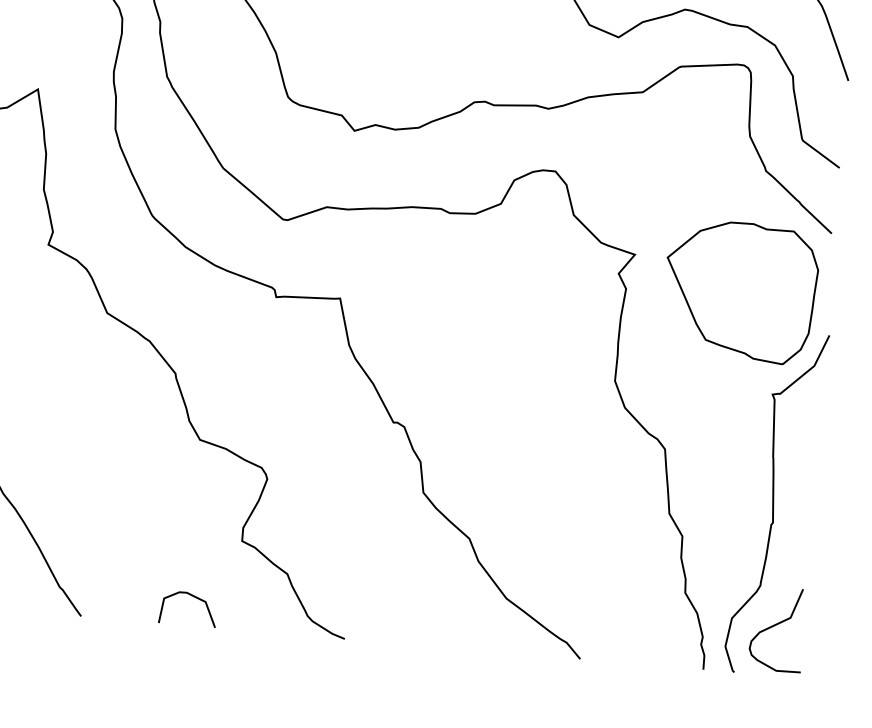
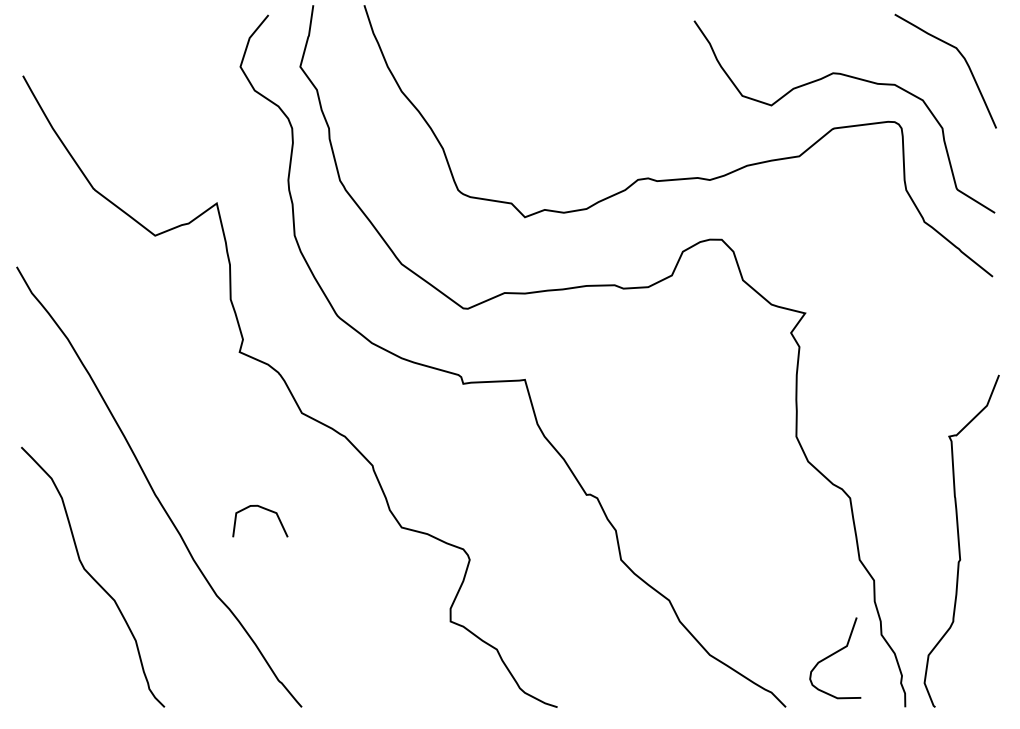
part: (740, 291) -> (909, 340), removed
curve: (192, 597) -> (263, 509), moved
curve: (776, 625) -> (834, 654), moved

